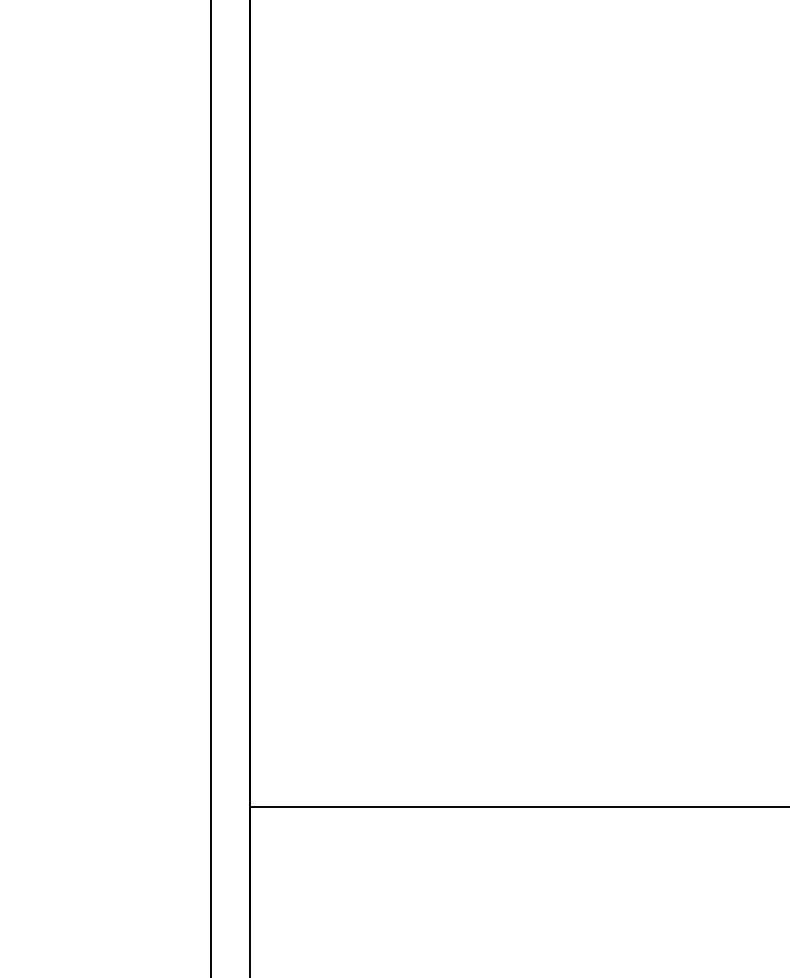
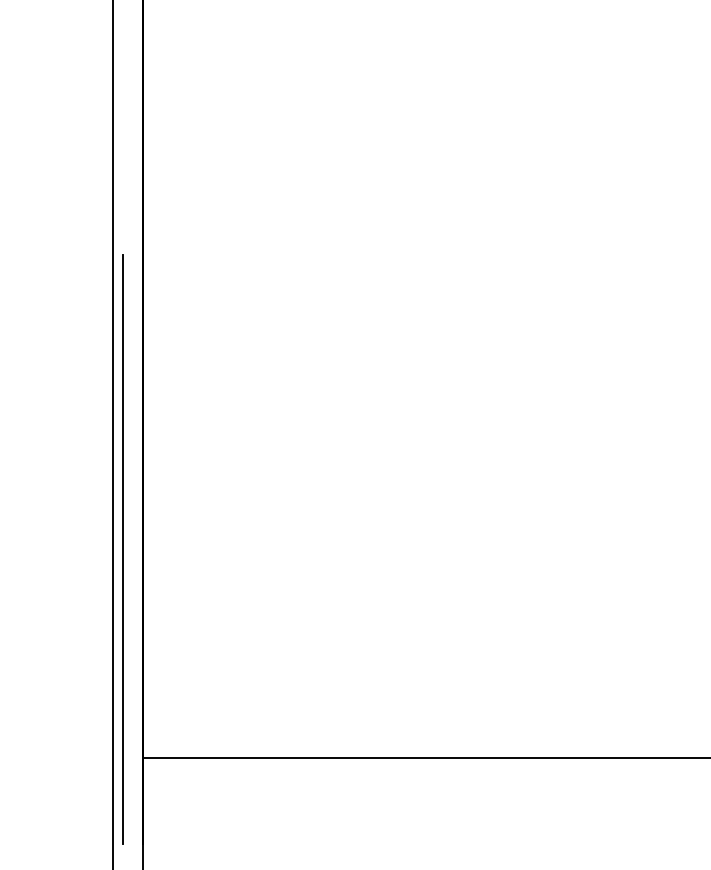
line: (224, 535) -> (123, 549), added

